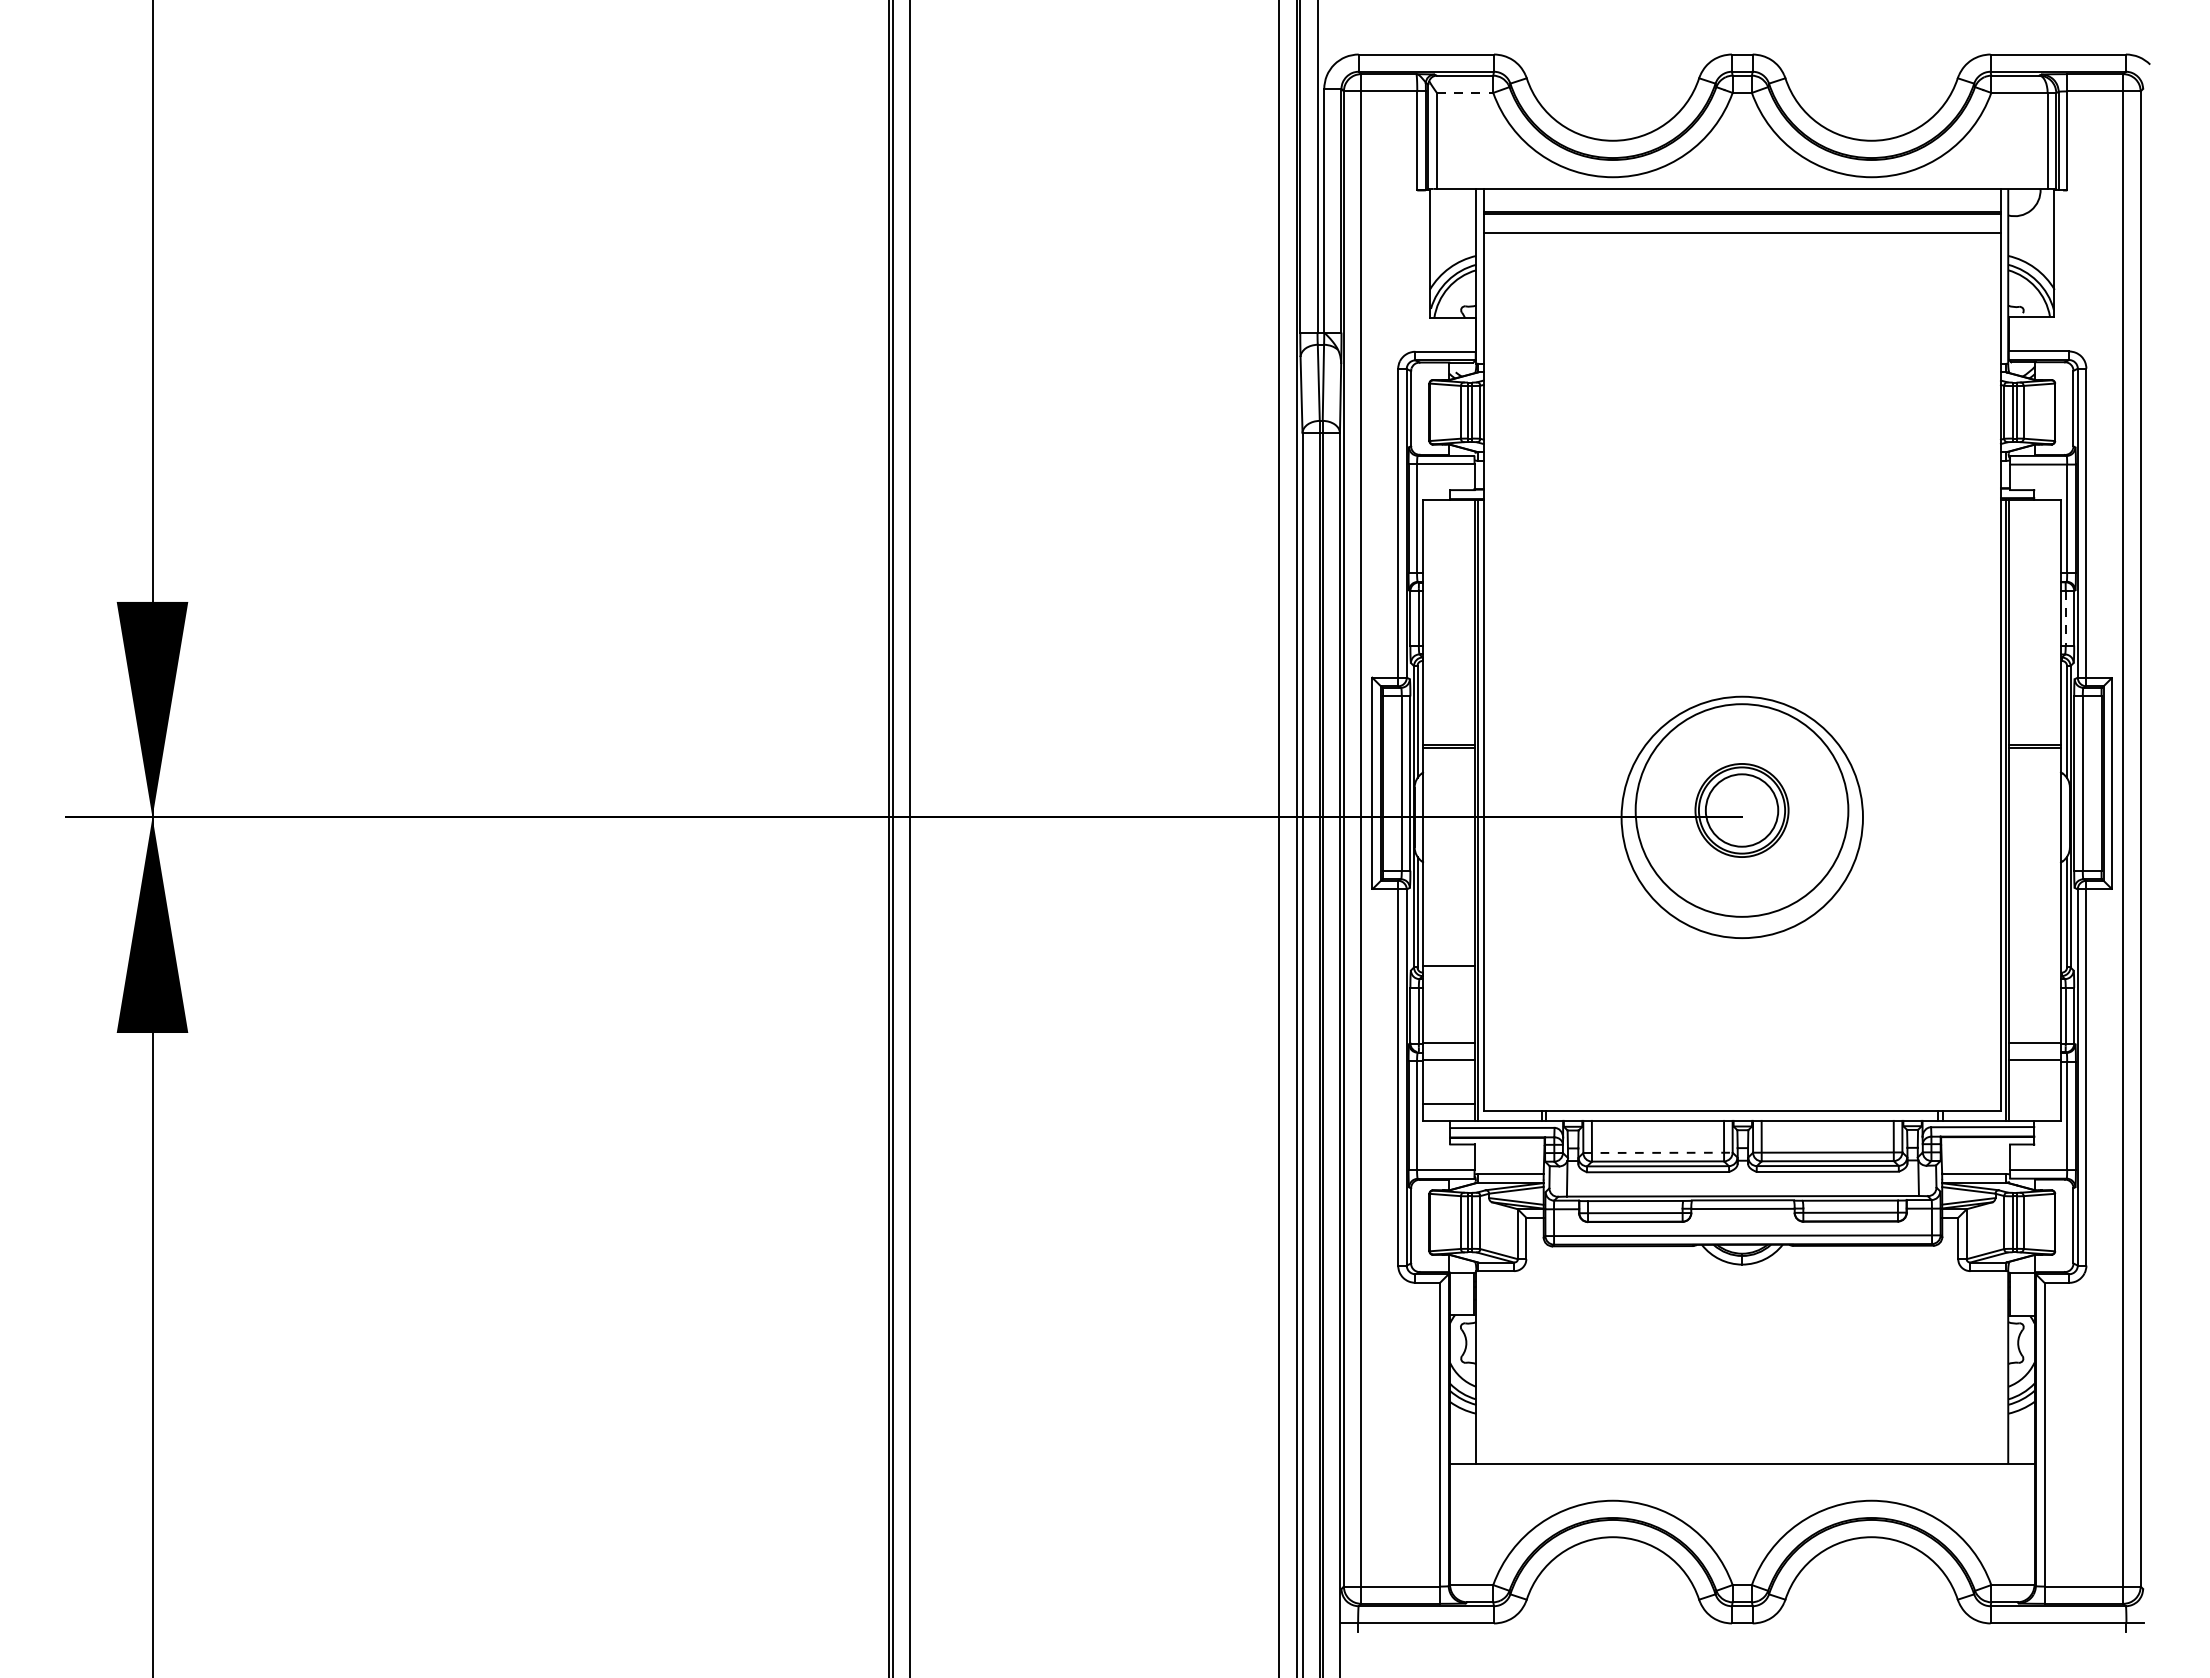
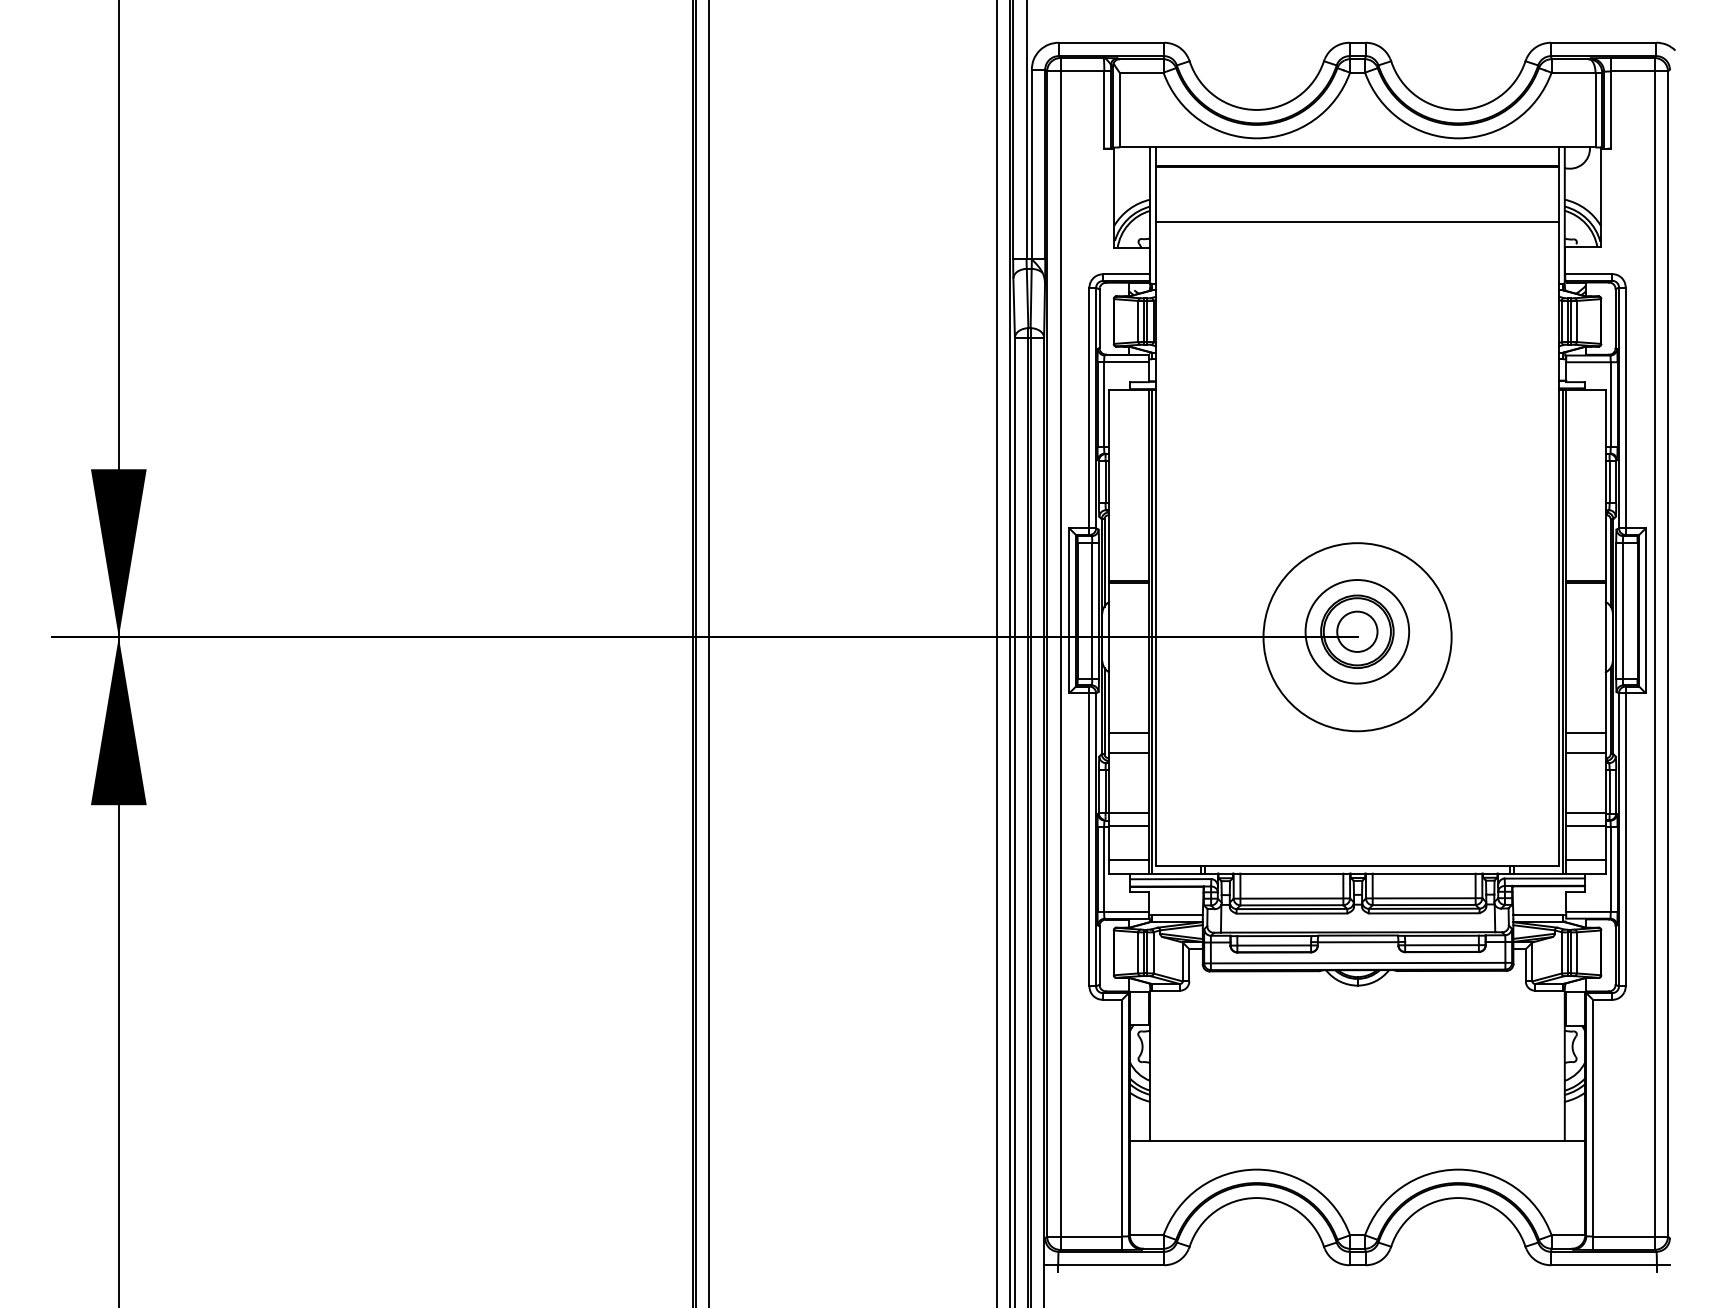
line: (1465, 92) -> (1141, 72), dashed -> solid
line: (1741, 232) -> (1356, 221), moved
line: (2065, 618) -> (1609, 482), dashed -> solid
circle: (1741, 810) -> (1356, 631), size x0.62
circle: (1741, 810) -> (1356, 631), size x0.71
line: (1448, 940) -> (1128, 733), added
line: (2035, 940) -> (1586, 733), added
line: (2035, 965) -> (1586, 752), added
line: (2035, 1103) -> (1586, 860), added
line: (1658, 1152) -> (1292, 898), dashed -> solid

